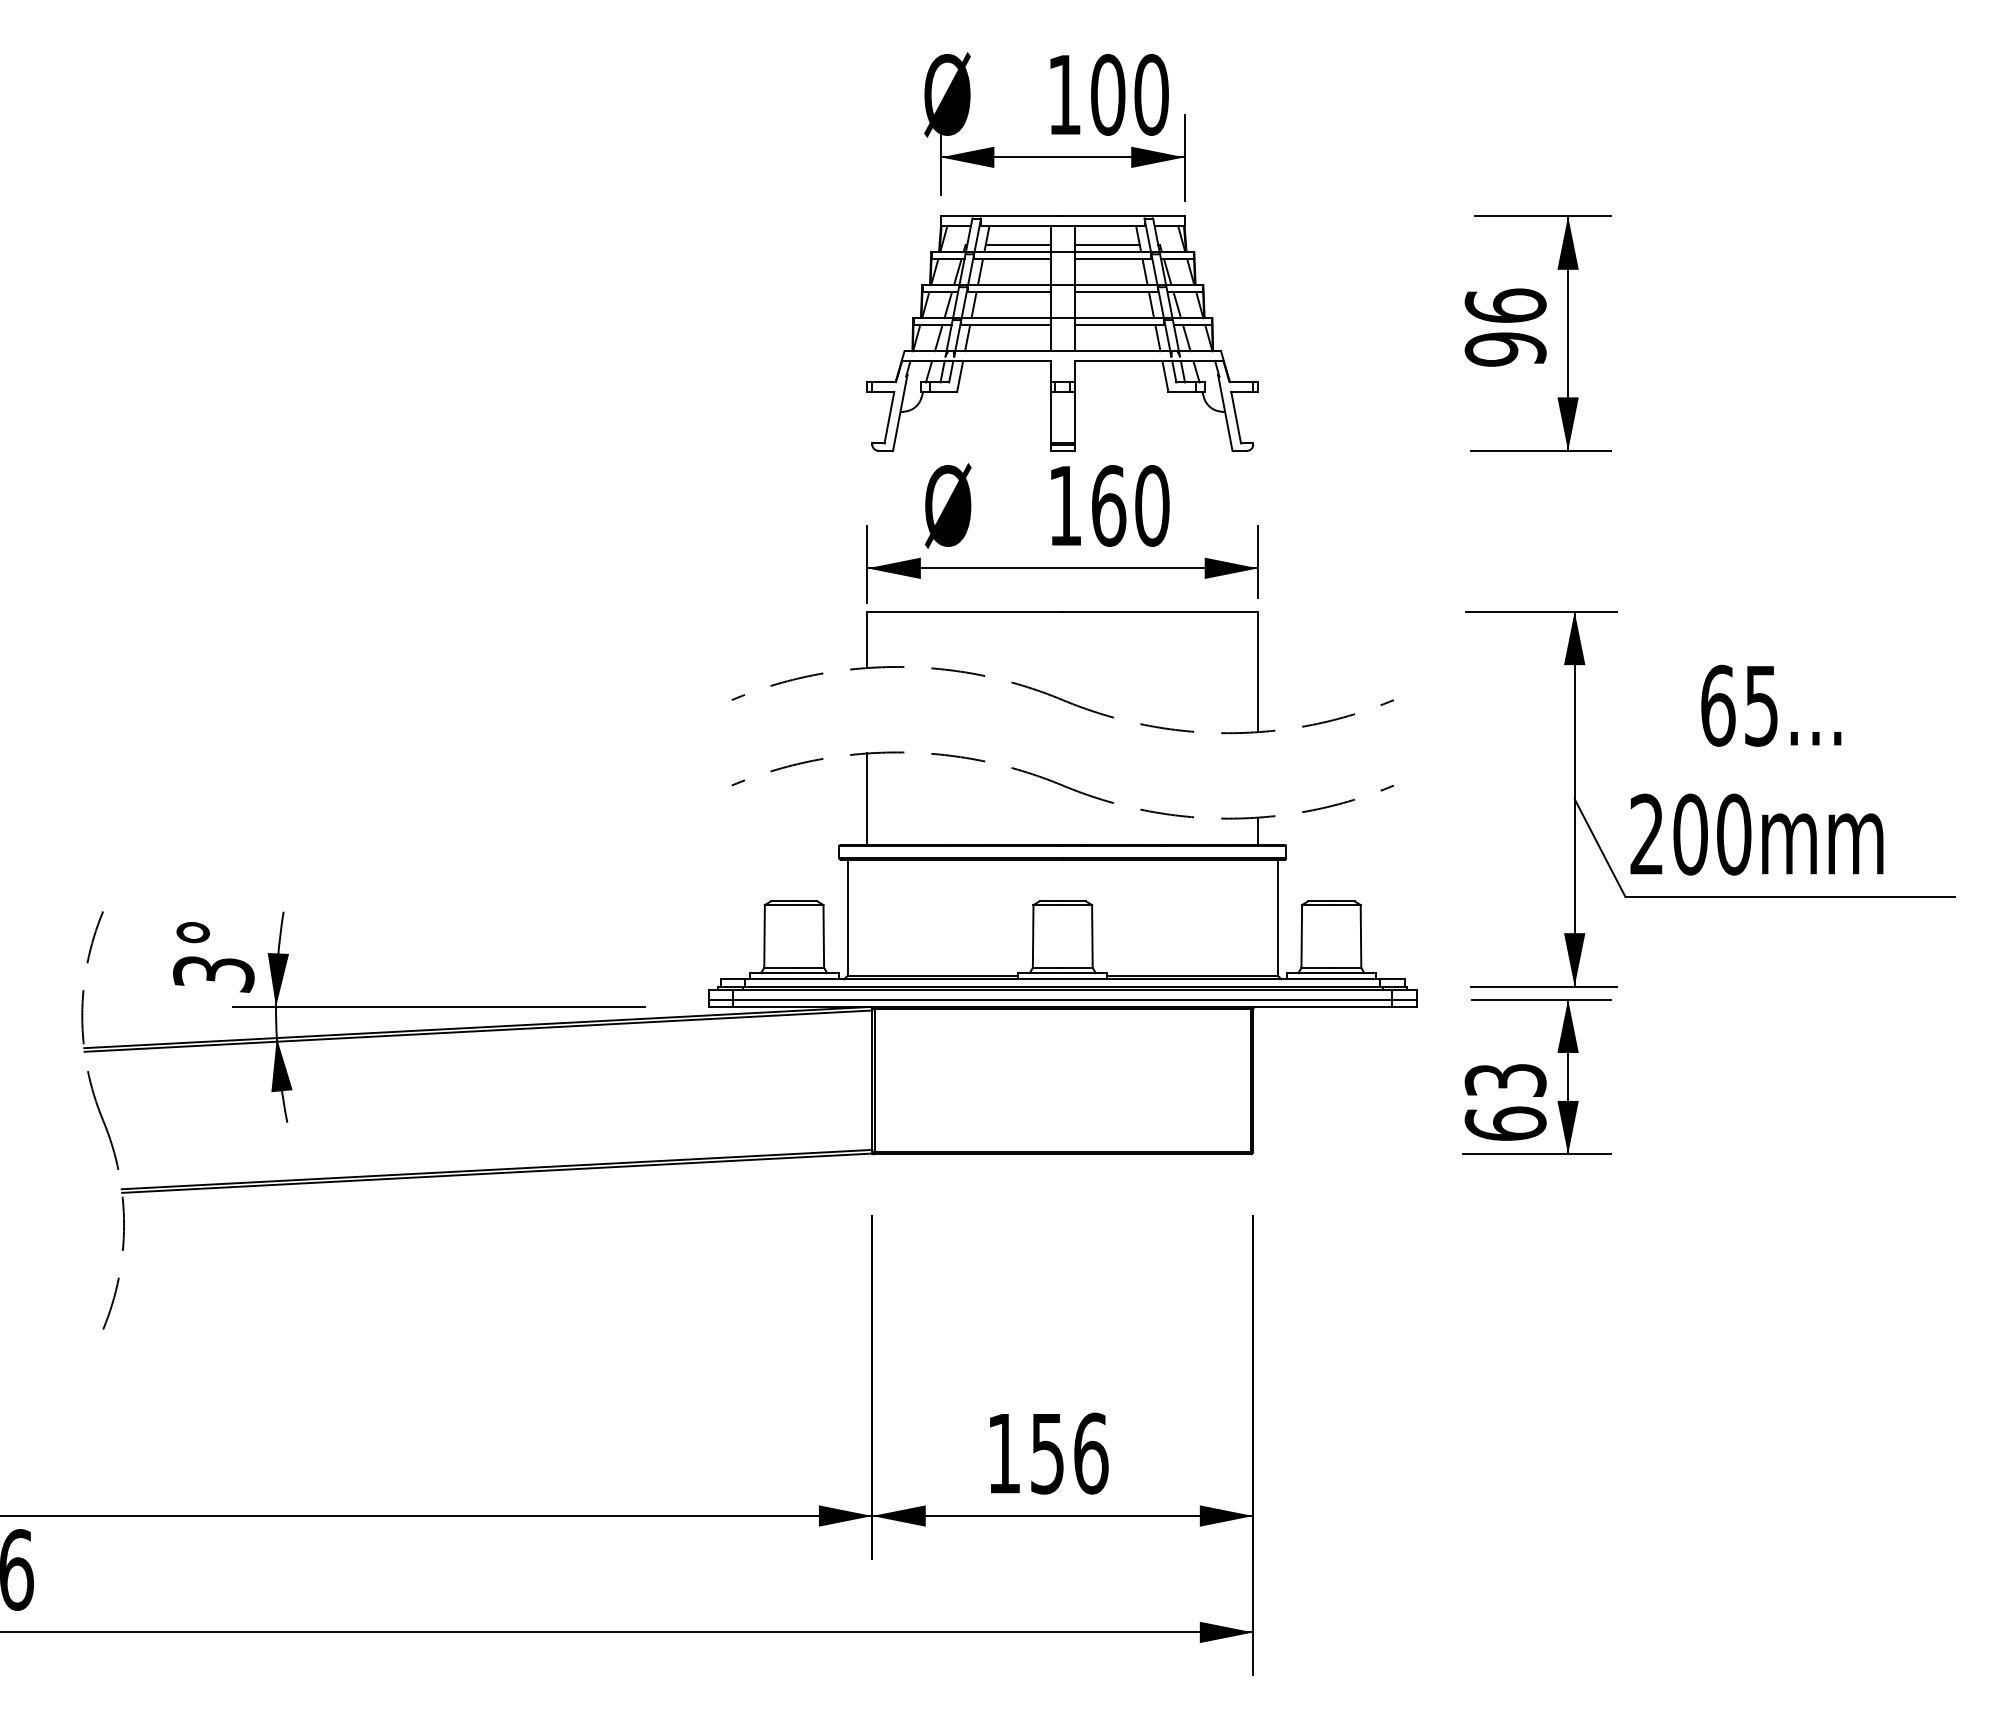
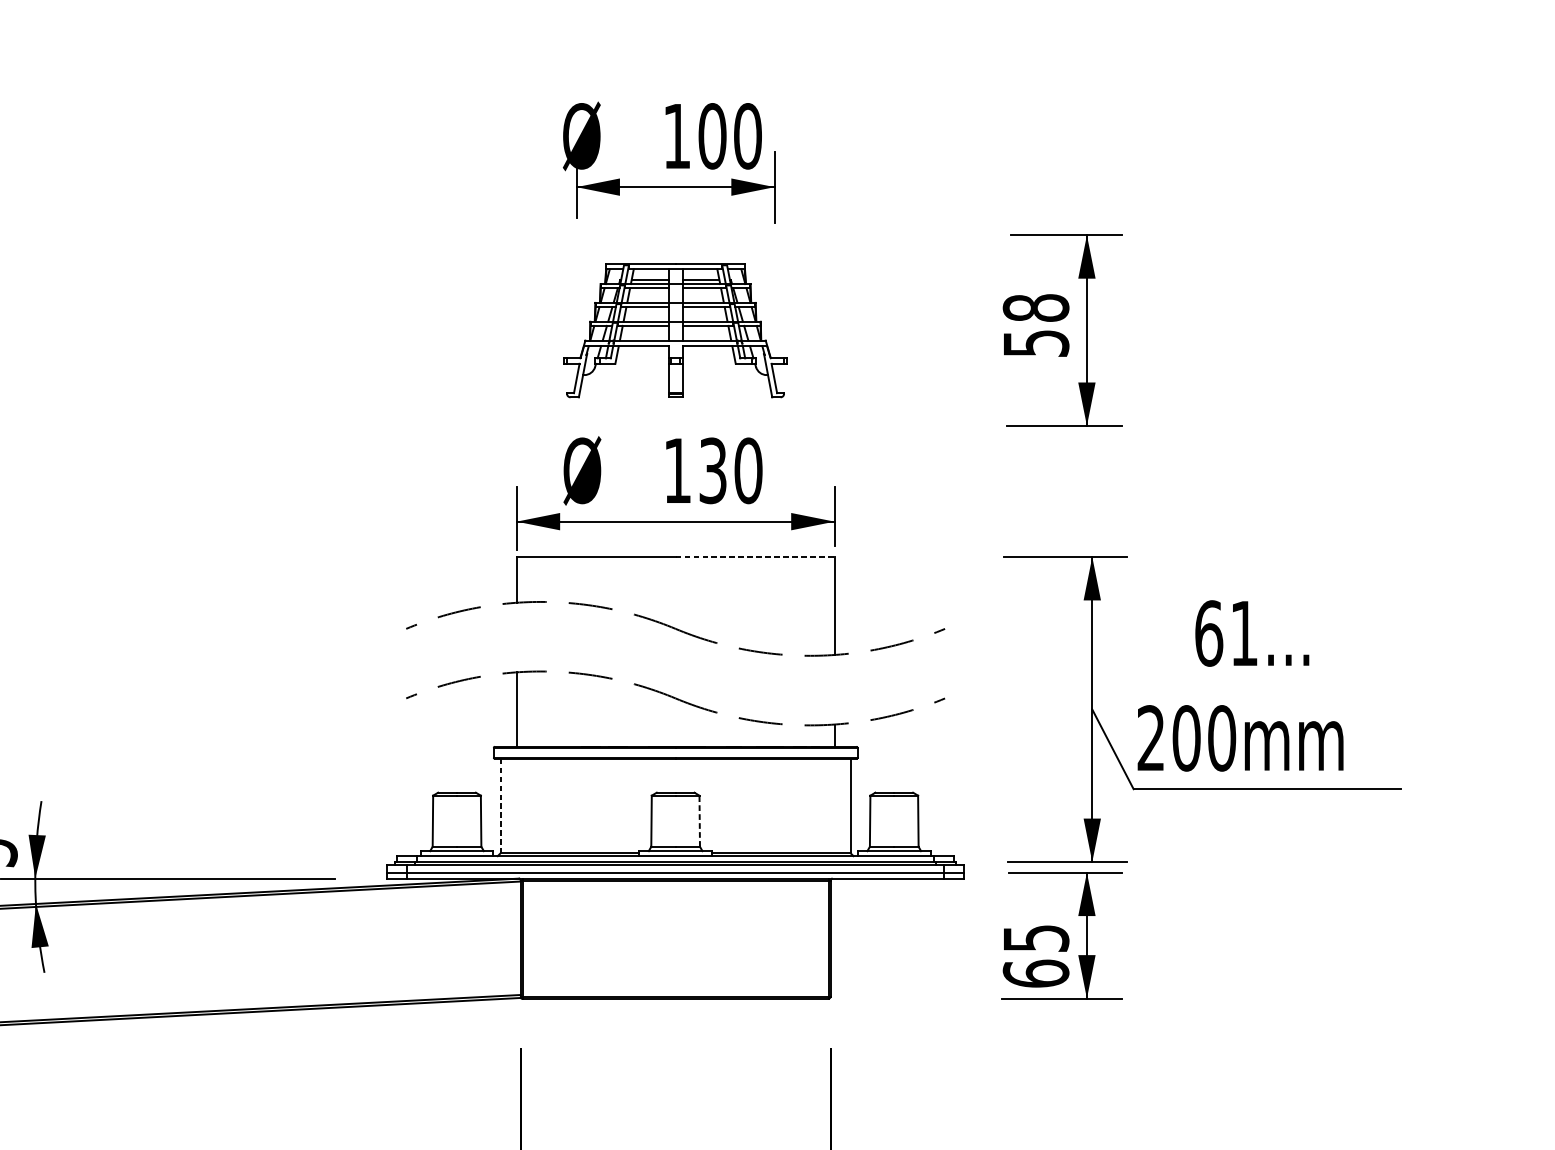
text: (1505, 327) -> (1035, 325), 96 -> 58
part: (1062, 333) -> (675, 330), size x0.7
text: (1109, 505) -> (713, 470), 160 -> 130
line: (1160, 611) -> (755, 556), solid -> dashed
text: (1761, 706) -> (1244, 634), 65... -> 61...
line: (847, 917) -> (500, 805), solid -> dashed
line: (1092, 935) -> (699, 820), solid -> dashed
text: (1505, 1080) -> (1035, 938), 63 -> 65

